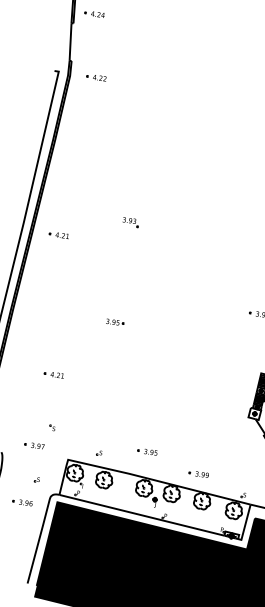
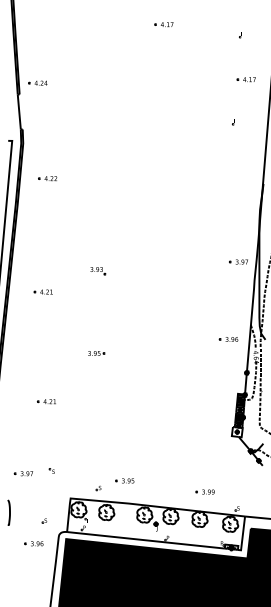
part: (96, 77) -> (47, 178), moved
part: (58, 234) -> (42, 291), moved
part: (115, 322) -> (96, 353), moved
part: (53, 374) -> (46, 401), moved
part: (33, 445) -> (22, 473), moved
part: (147, 451) -> (124, 480), moved
part: (198, 473) -> (204, 491), moved

